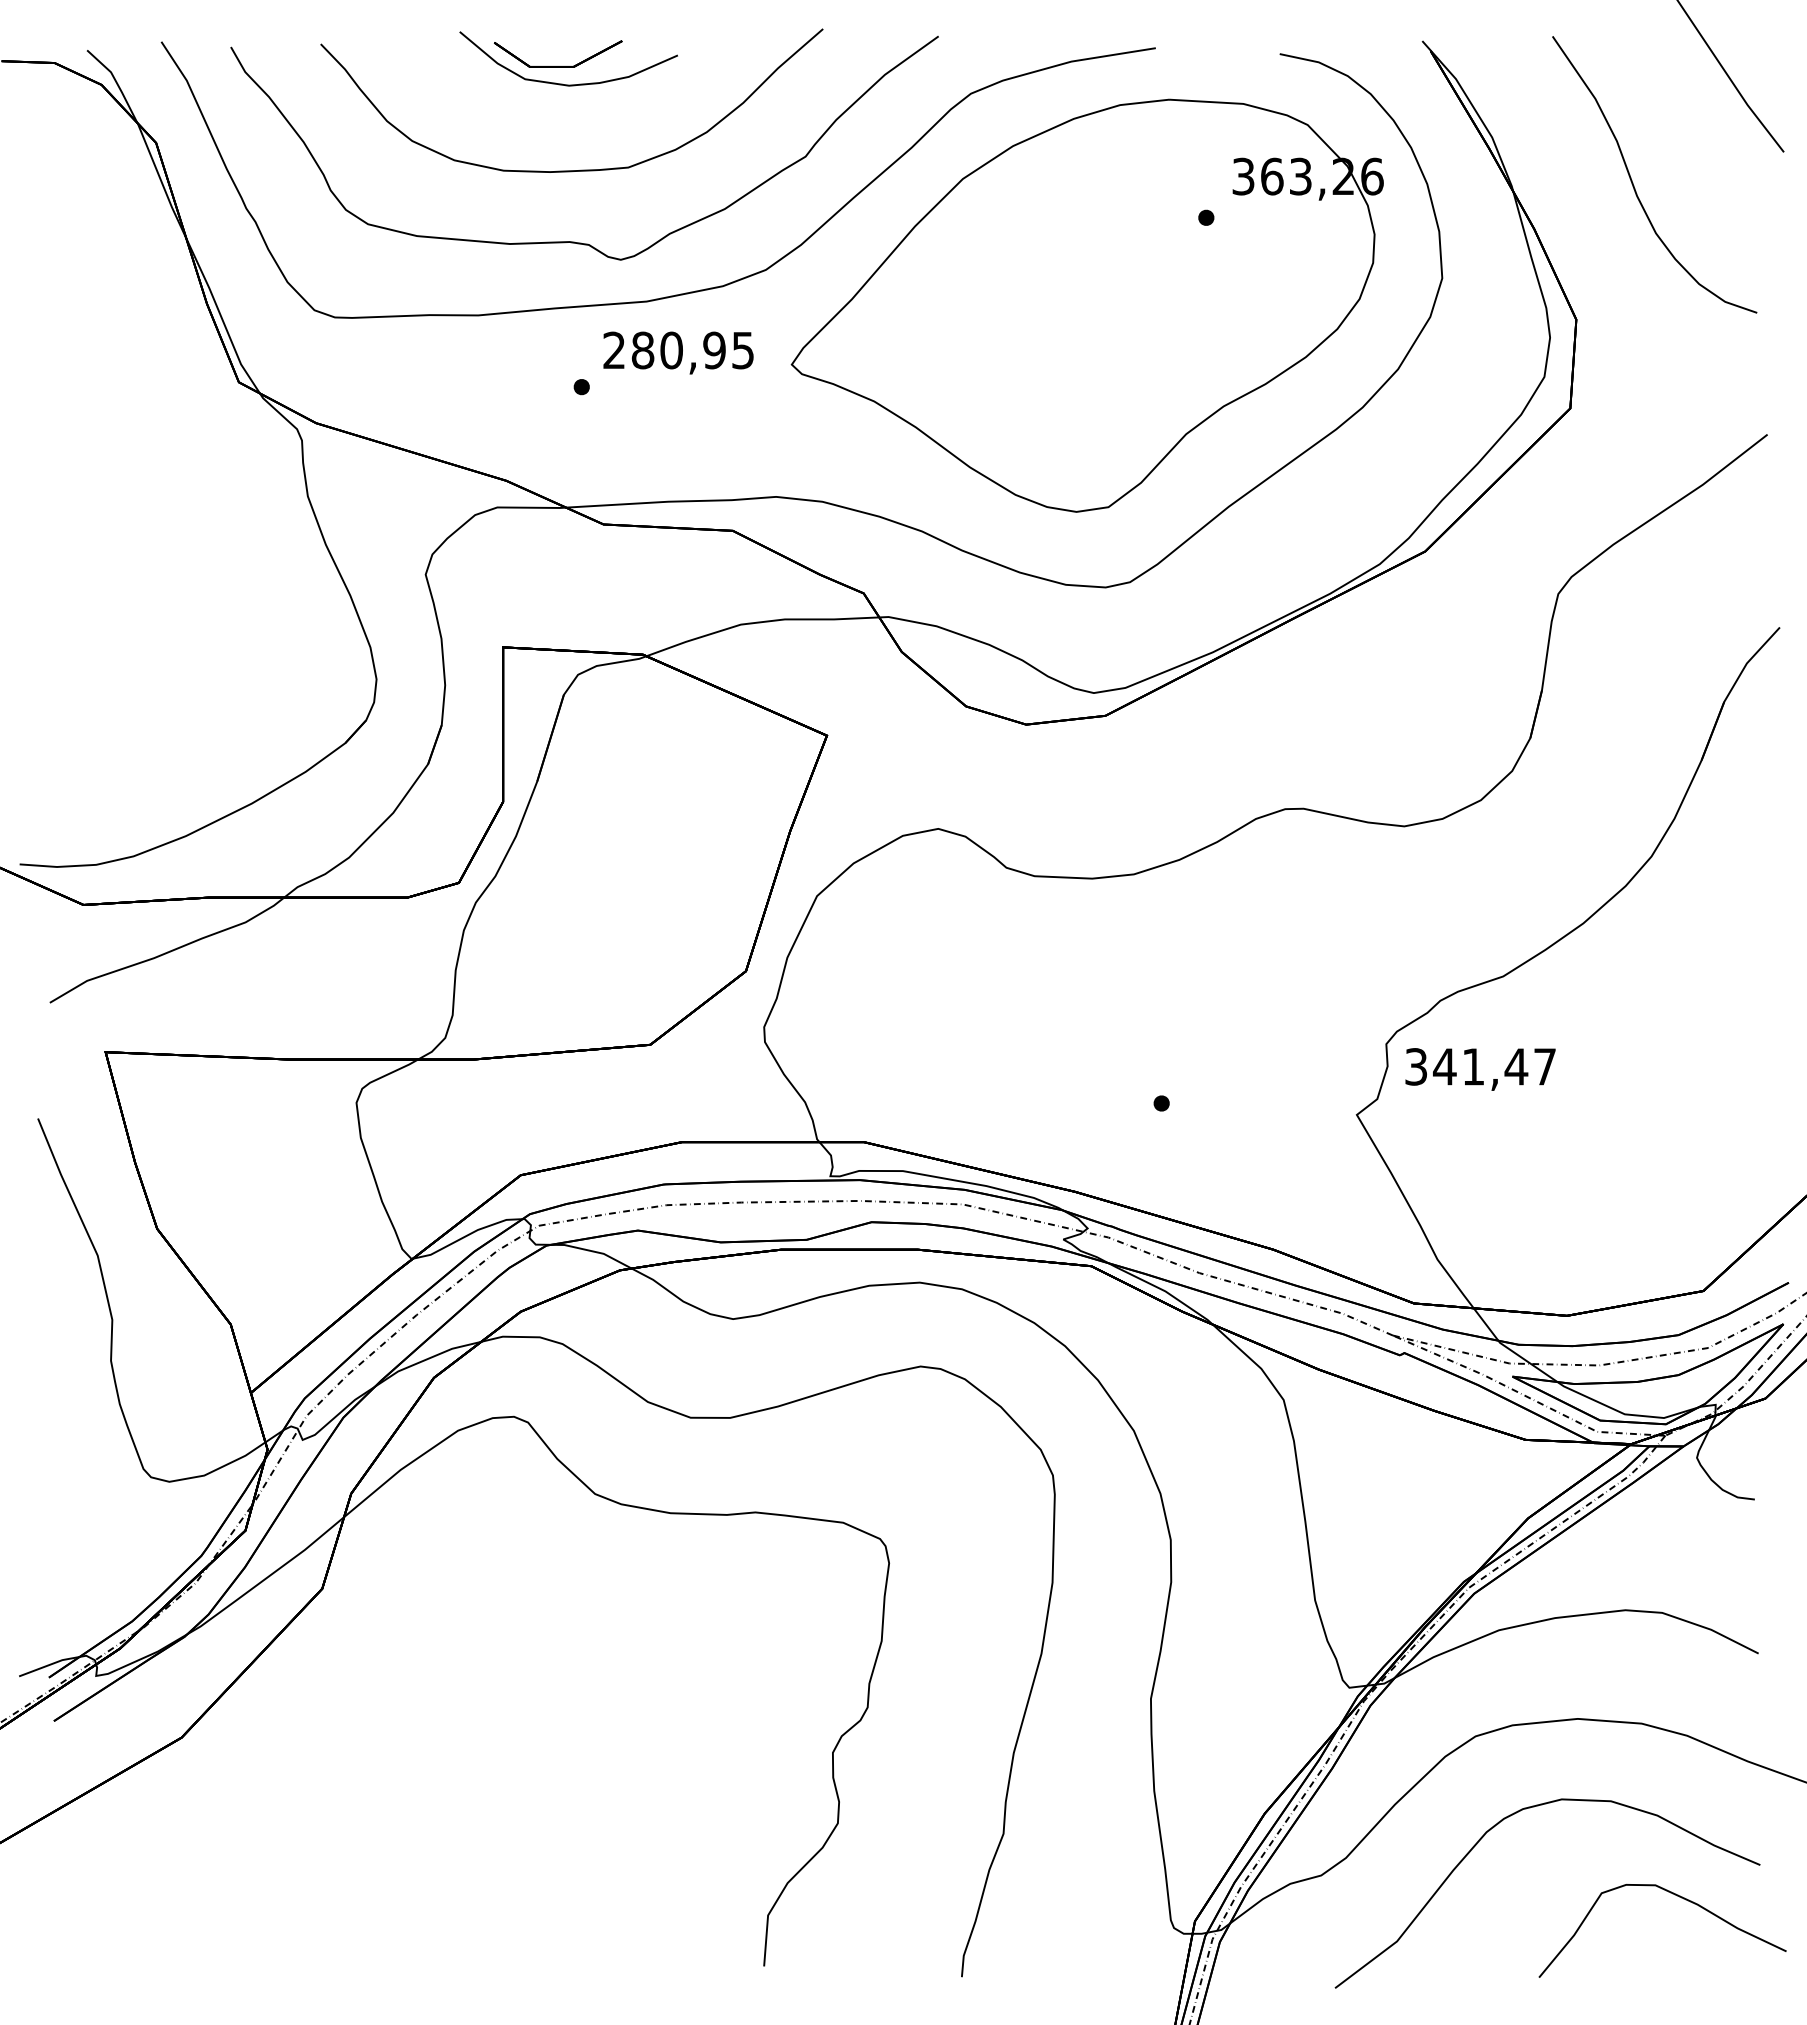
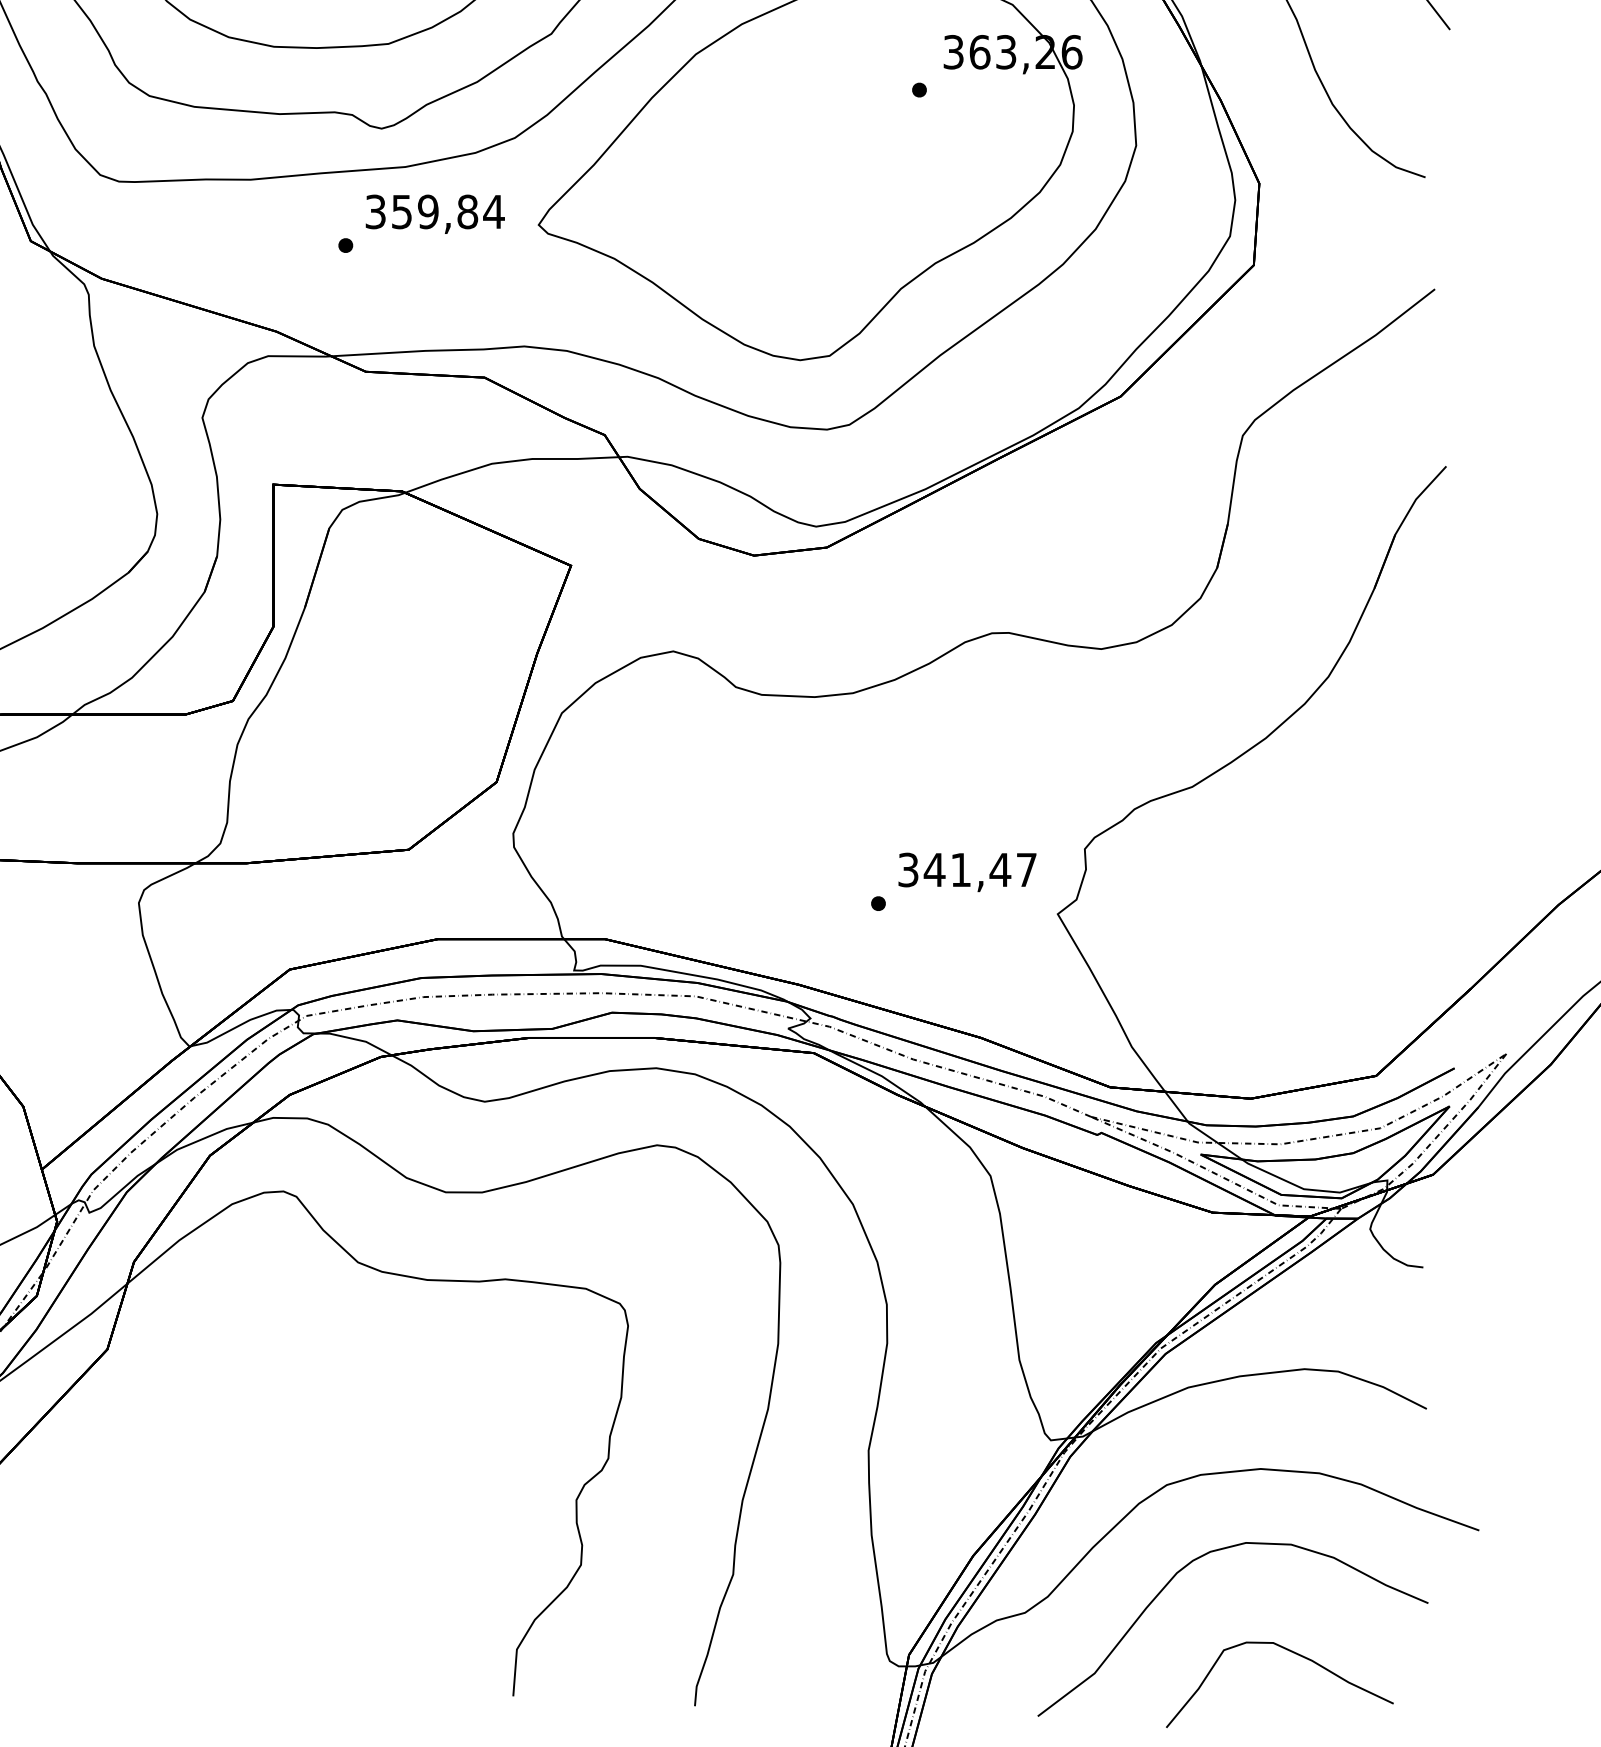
text: (678, 350) -> (434, 211), 280,95 -> 359,84
text: (1480, 1069) -> (967, 872), moved
curve: (1679, 1897) -> (1295, 1654), moved

